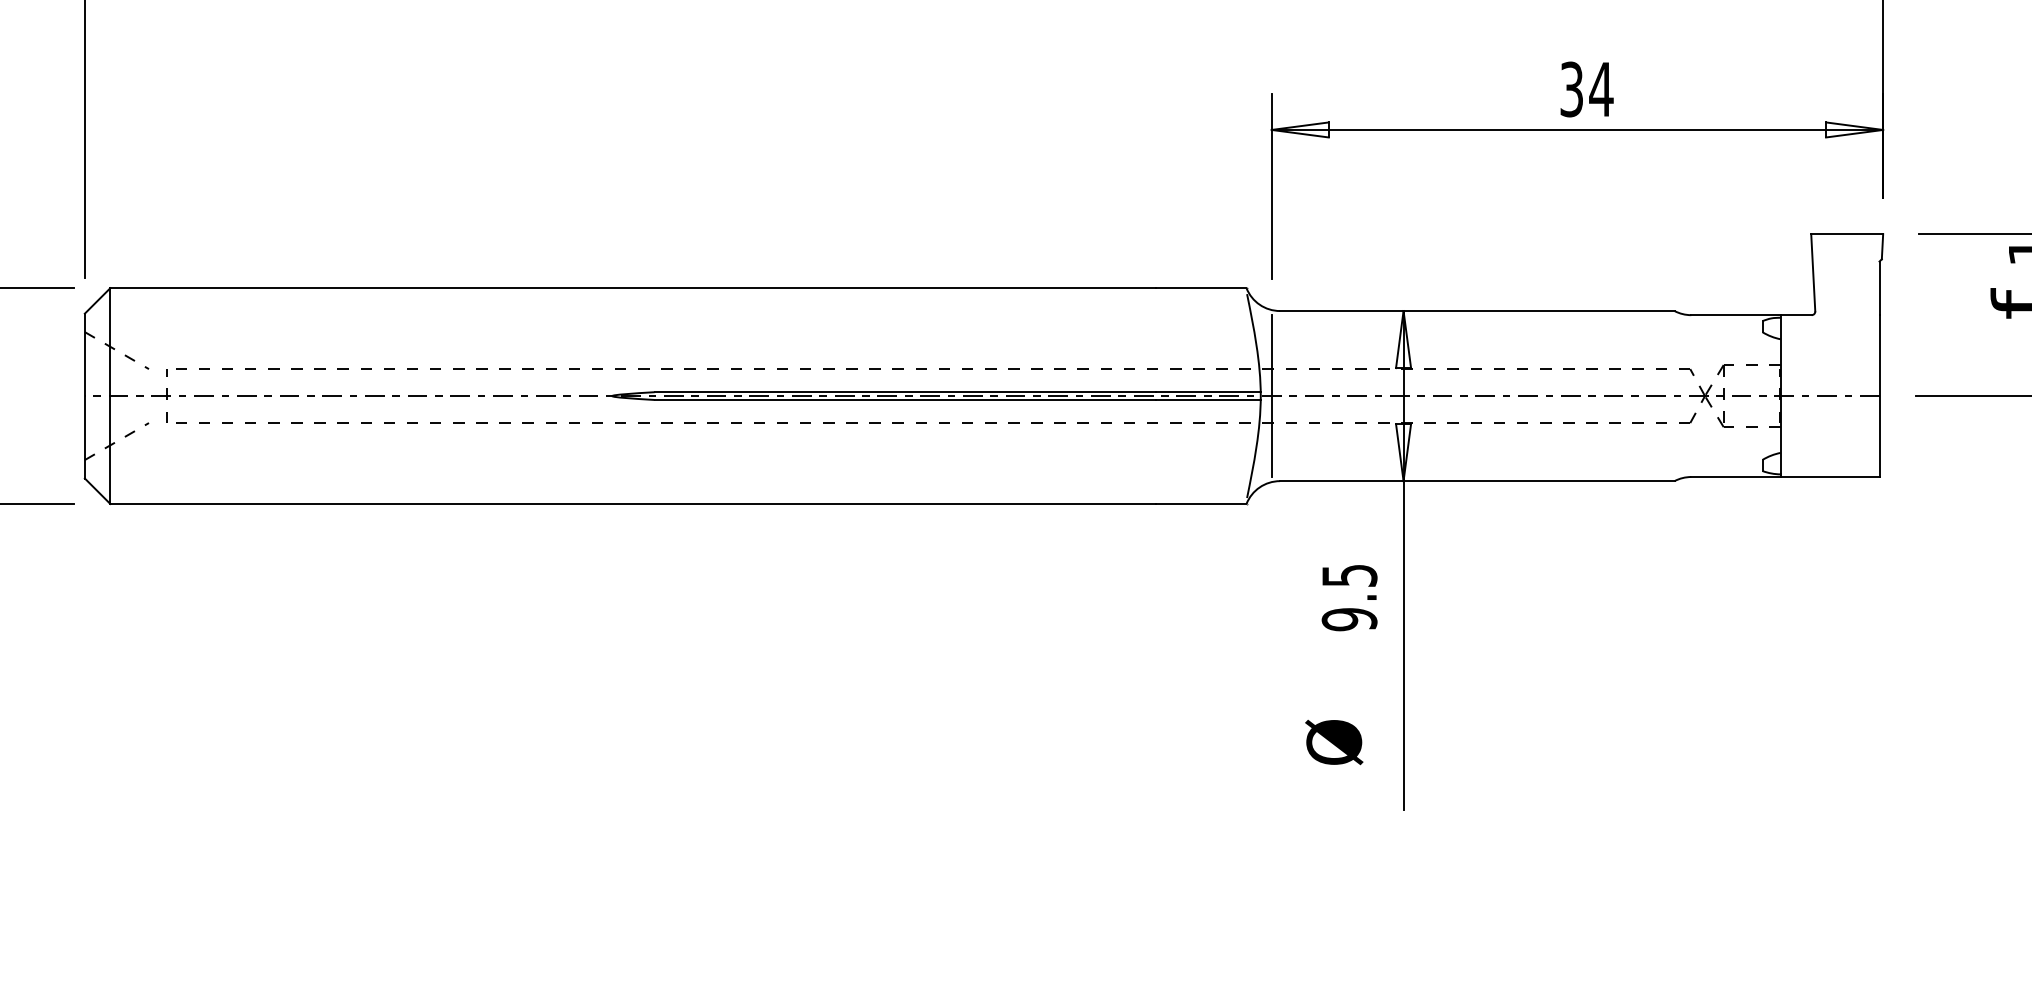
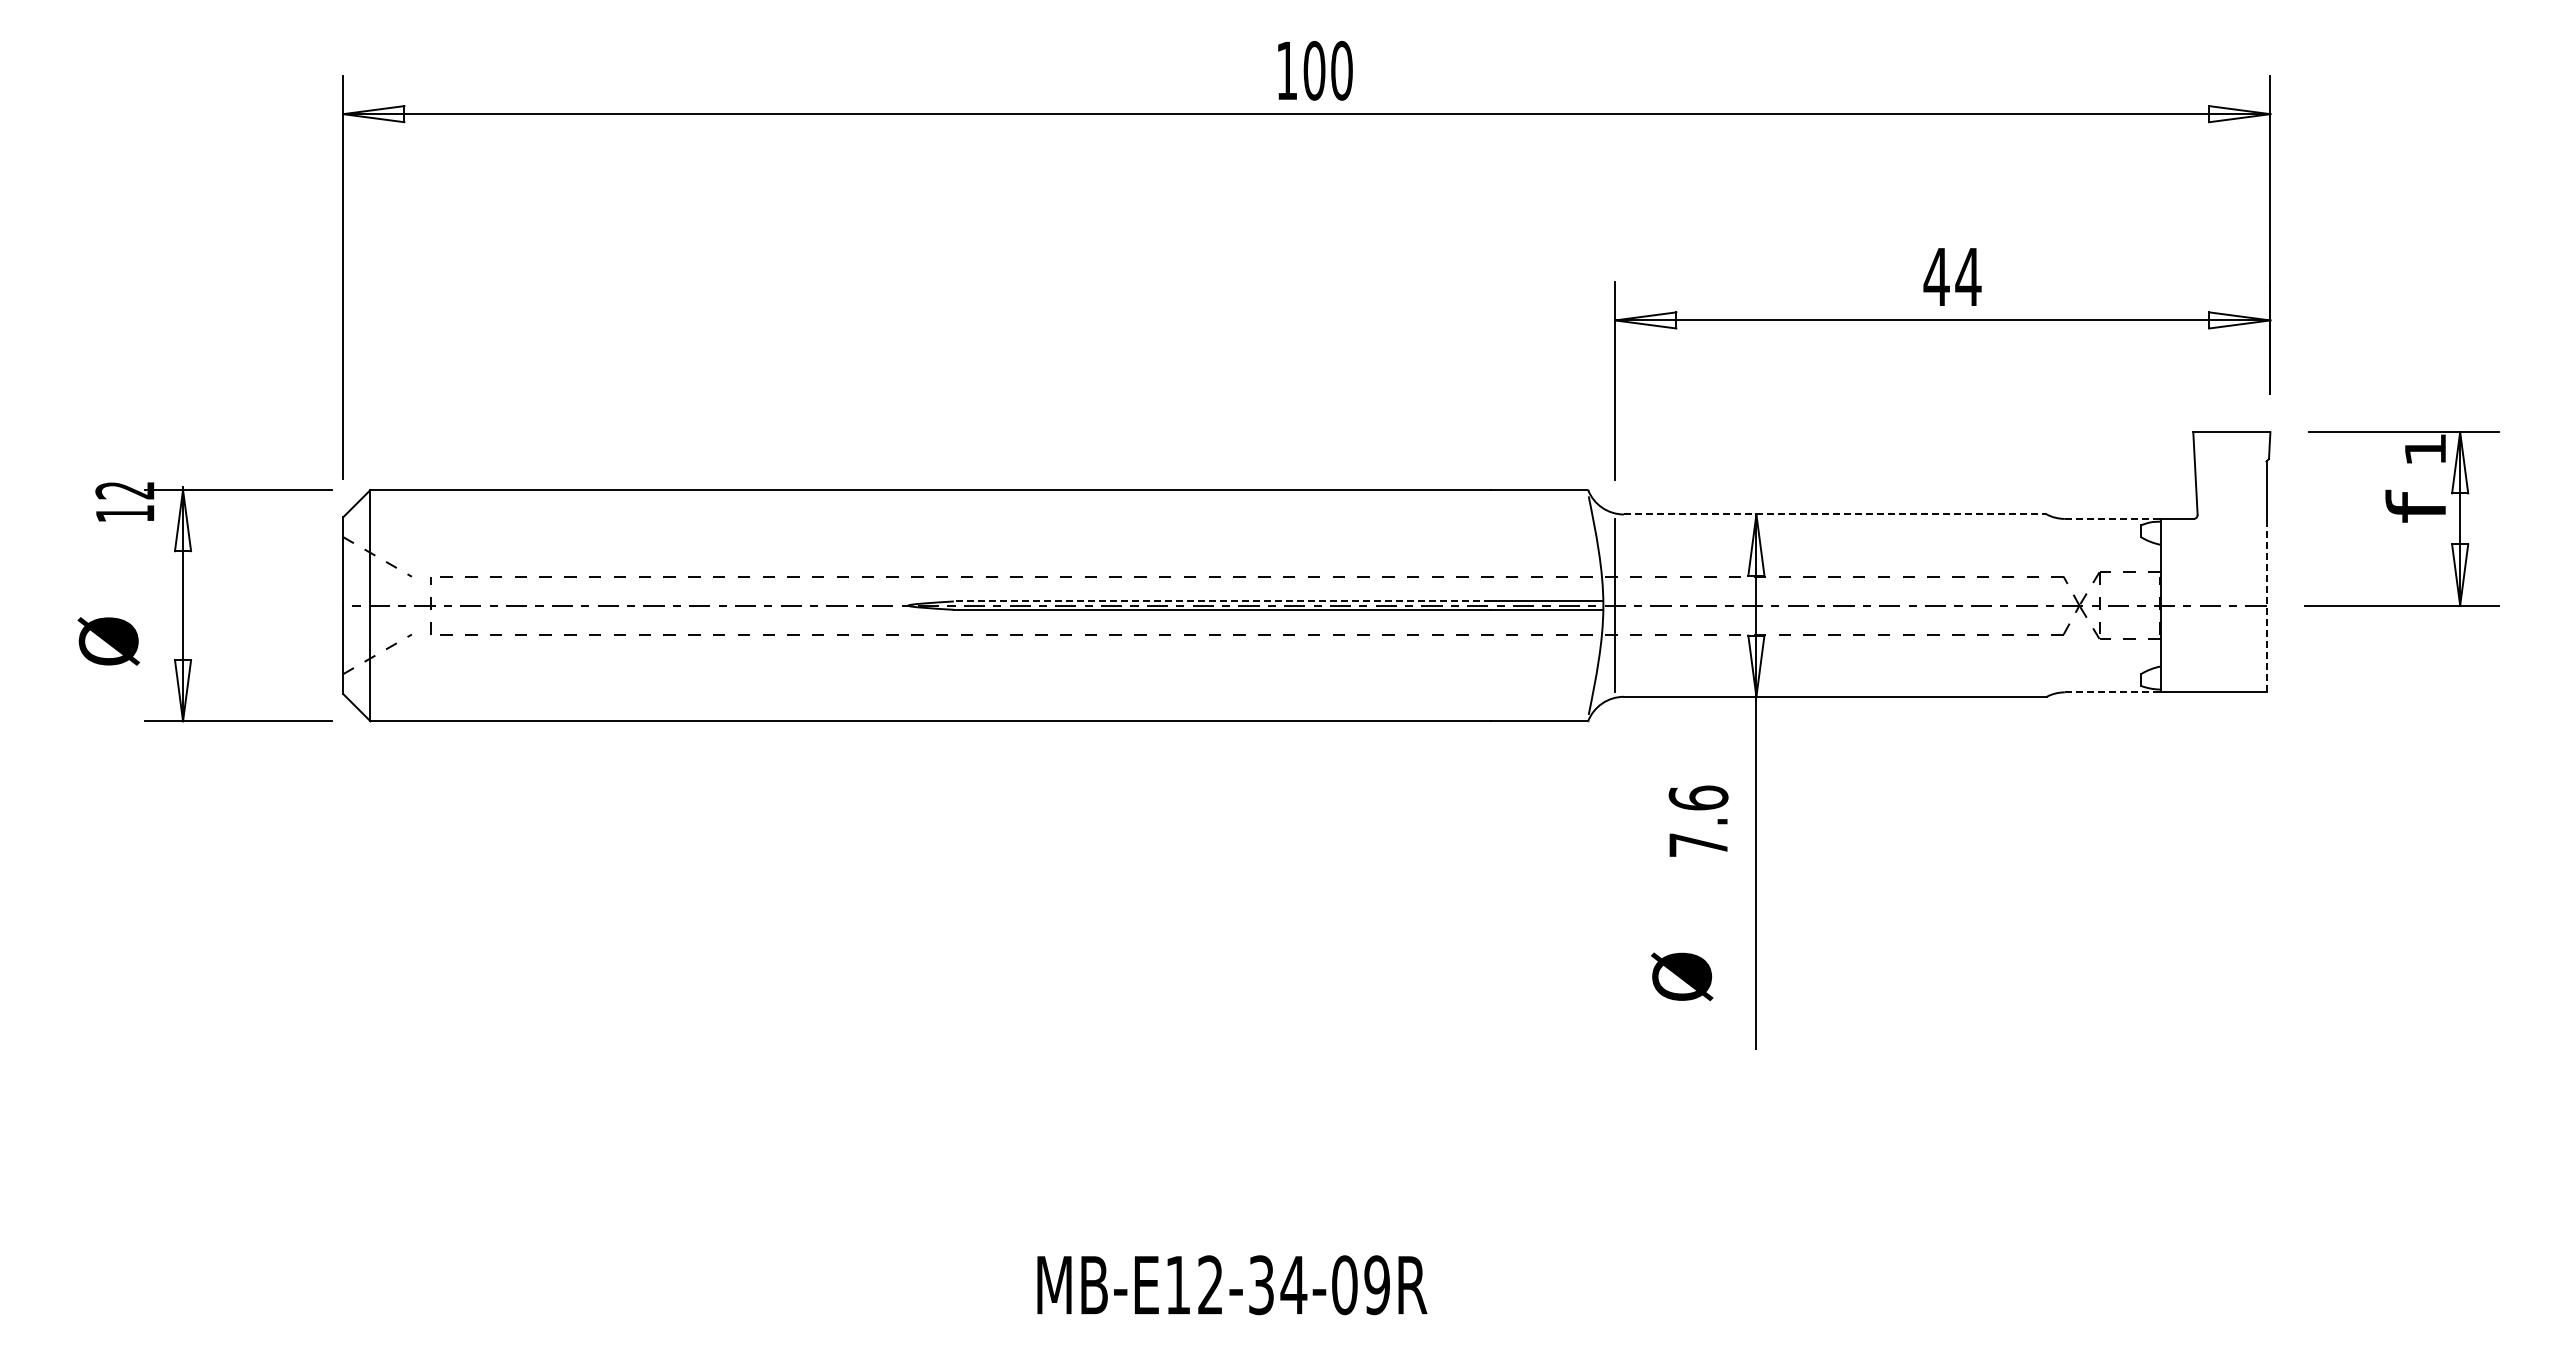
text: (1571, 88) -> (1936, 276), 34 -> 44
line: (1477, 311) -> (1835, 514), solid -> dashed
line: (1735, 314) -> (2112, 518), solid -> dashed
line: (905, 392) -> (1222, 601), solid -> dashed
line: (1879, 395) -> (2266, 605), solid -> dashed
line: (1735, 477) -> (2112, 692), solid -> dashed
text: (1349, 597) -> (1698, 821), 9.5 -> 7.6

